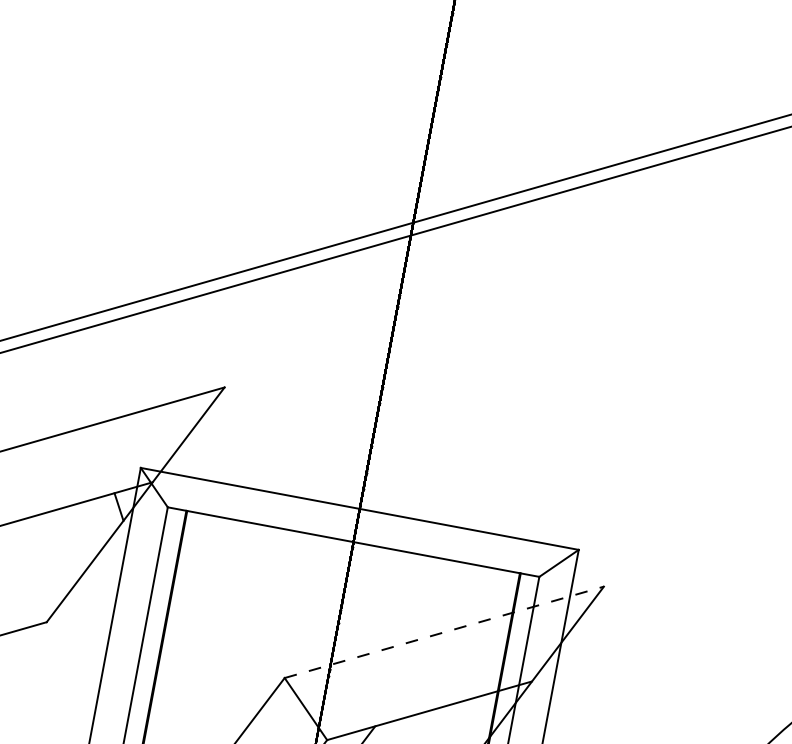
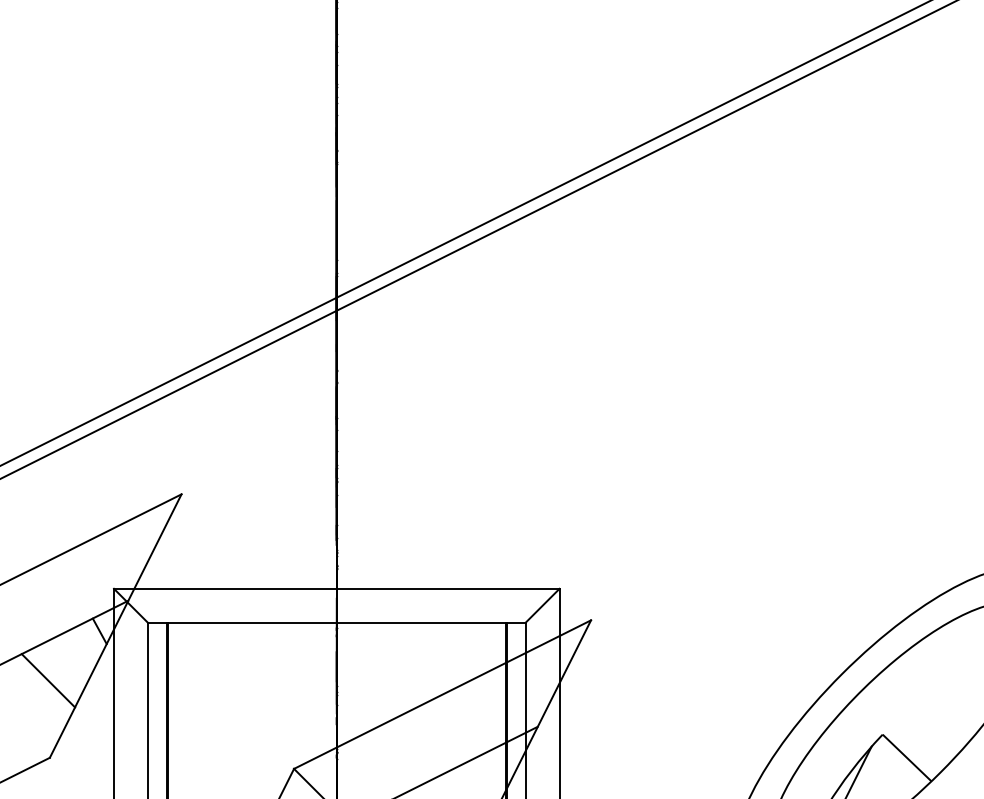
line: (59, 545) -> (48, 680), added
line: (445, 632) -> (443, 694), dashed -> solid

